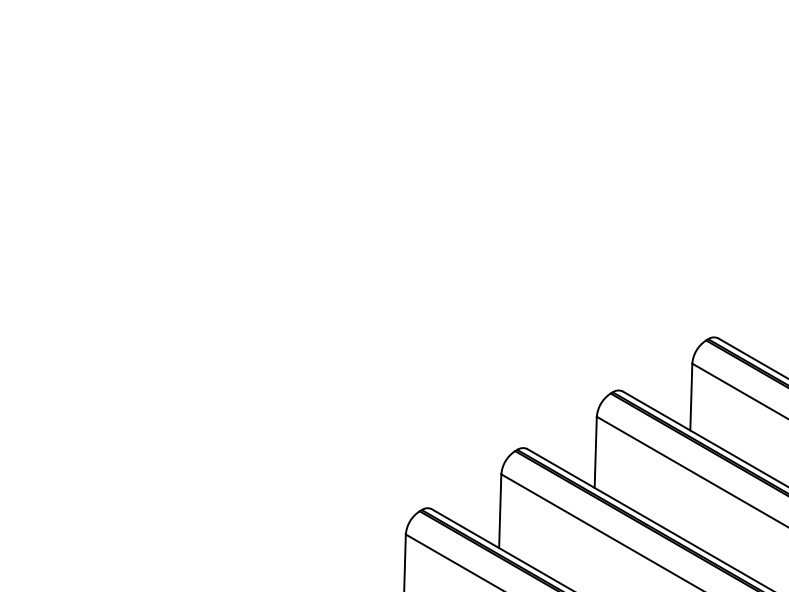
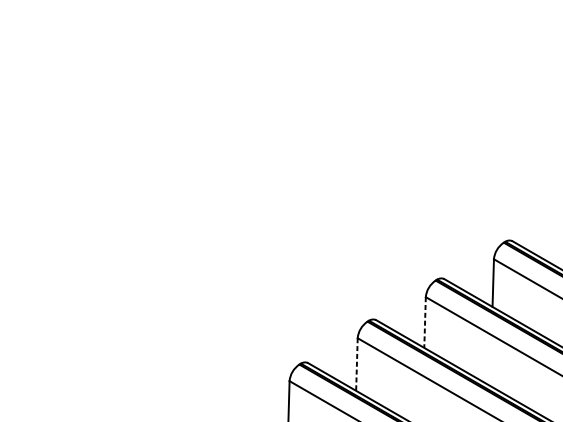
line: (595, 452) -> (424, 322), solid -> dashed
line: (500, 511) -> (357, 364), solid -> dashed

